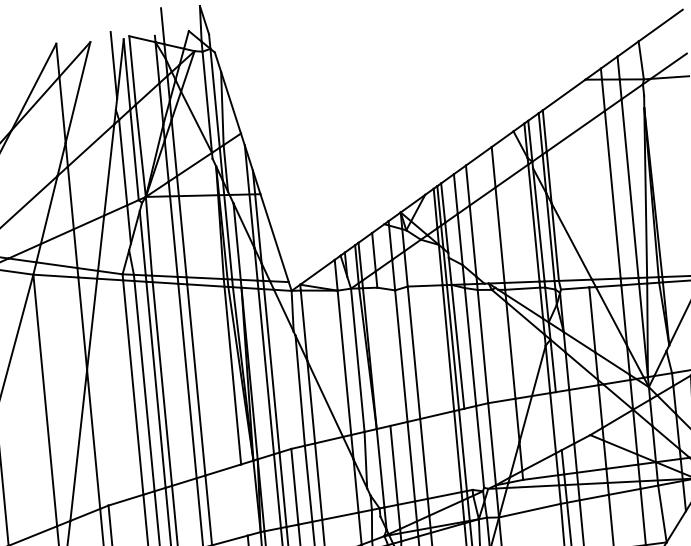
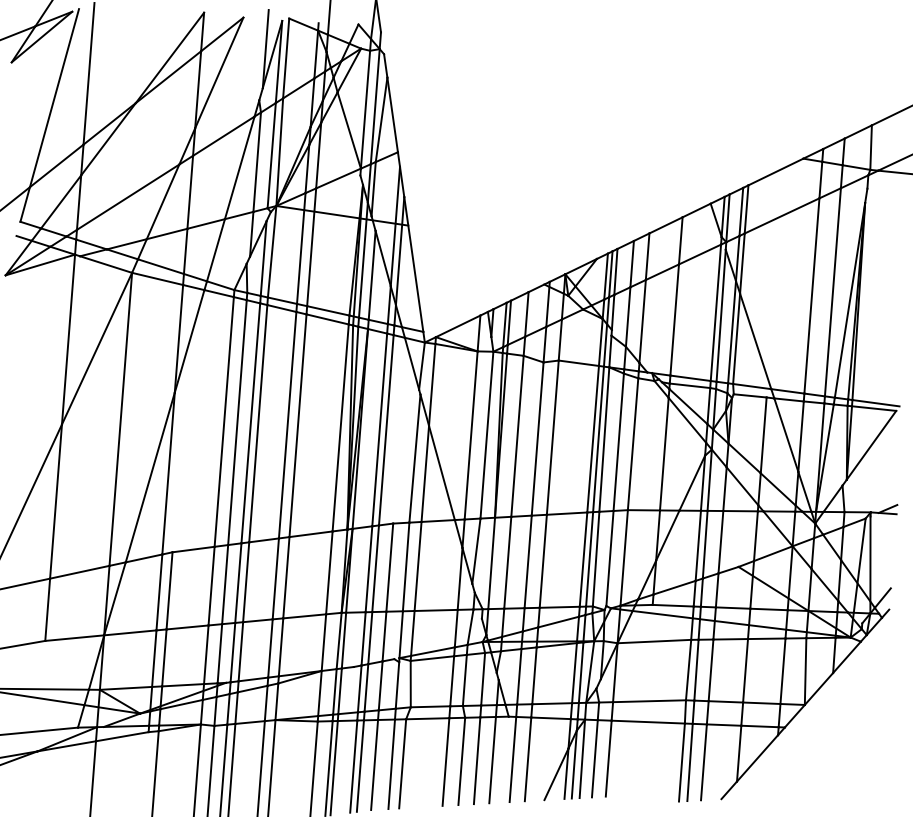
line: (383, 356) -> (517, 435), added
line: (558, 421) -> (704, 544), added
line: (467, 448) -> (595, 558), added
line: (244, 499) -> (329, 572), added

